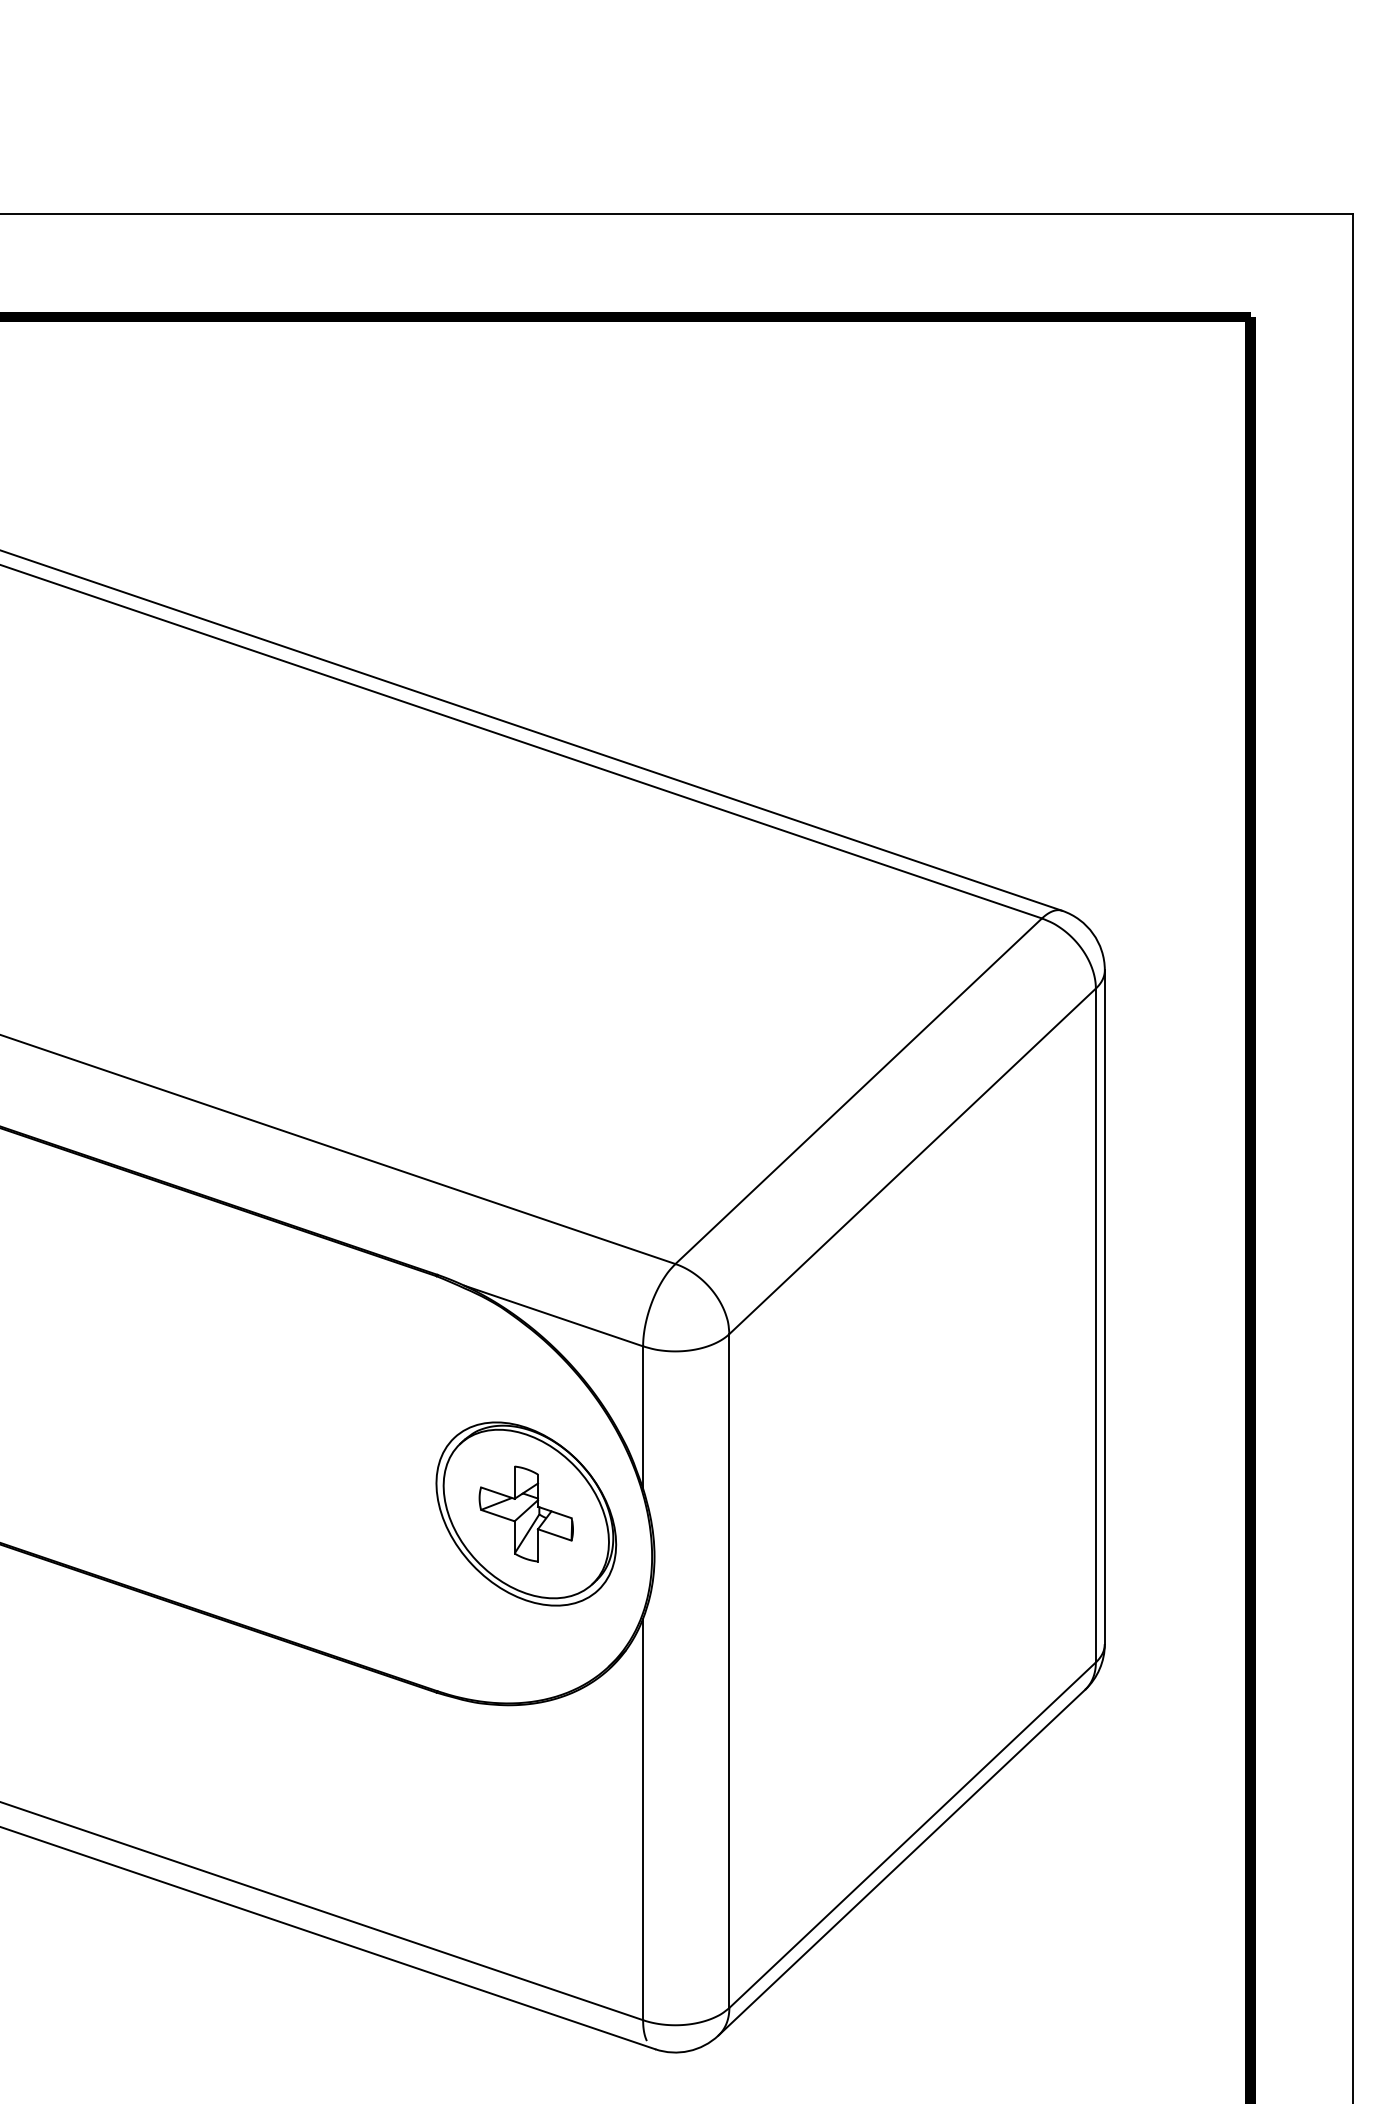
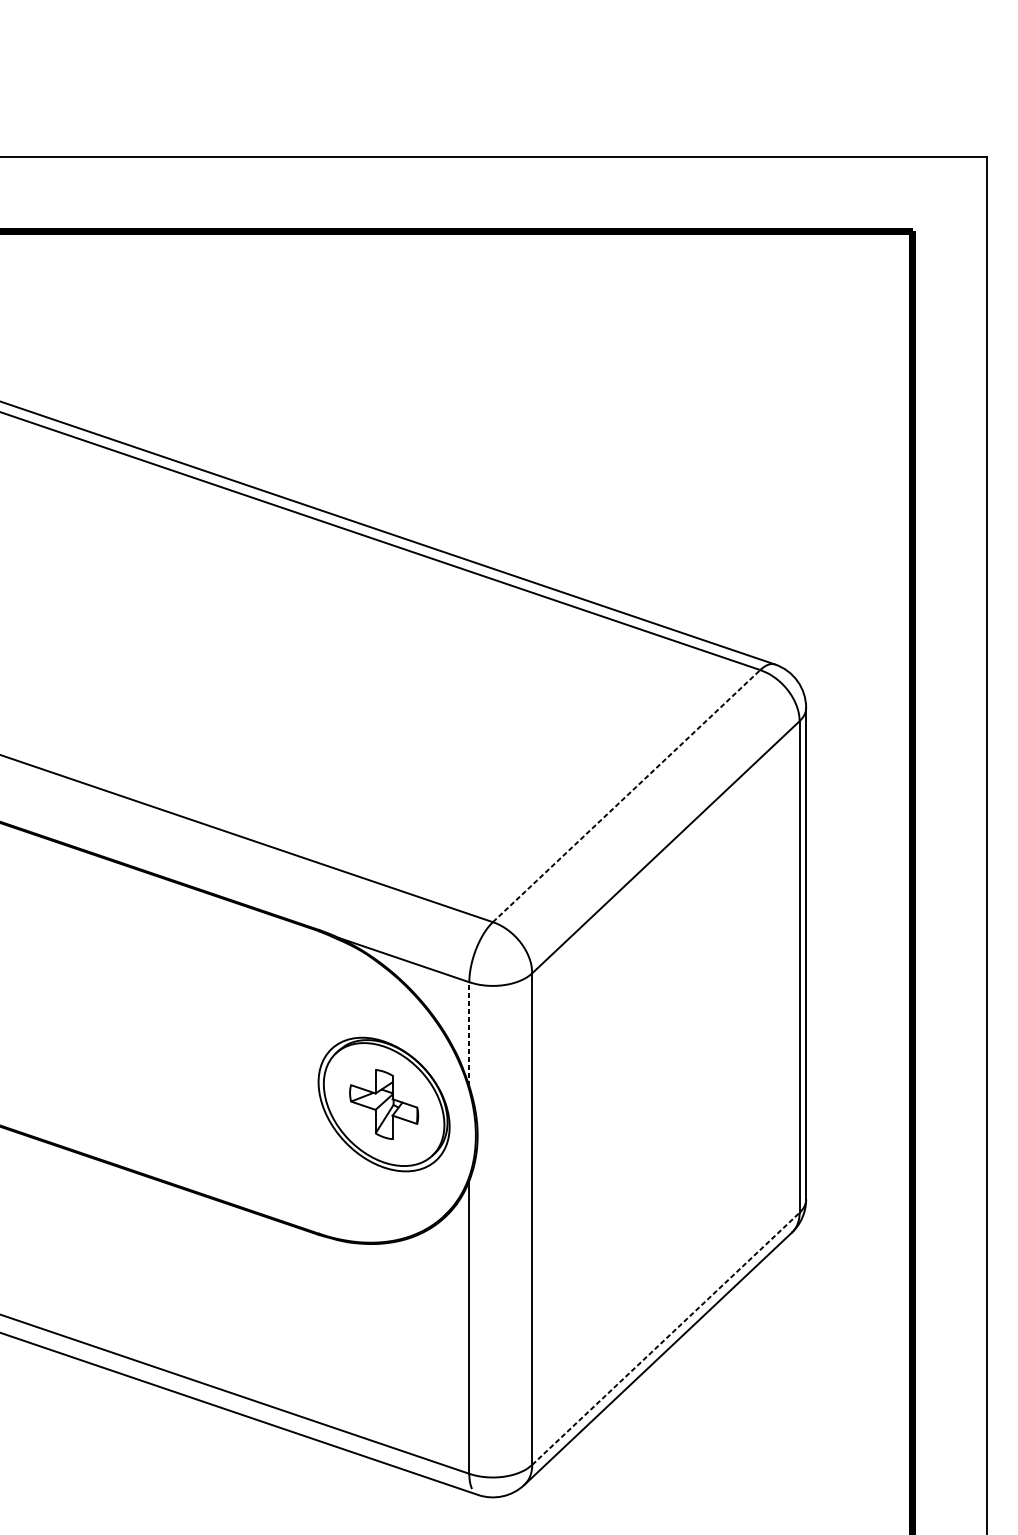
line: (858, 1091) -> (626, 796), solid -> dashed
line: (643, 1417) -> (469, 1034), solid -> dashed
line: (912, 1835) -> (665, 1339), solid -> dashed

